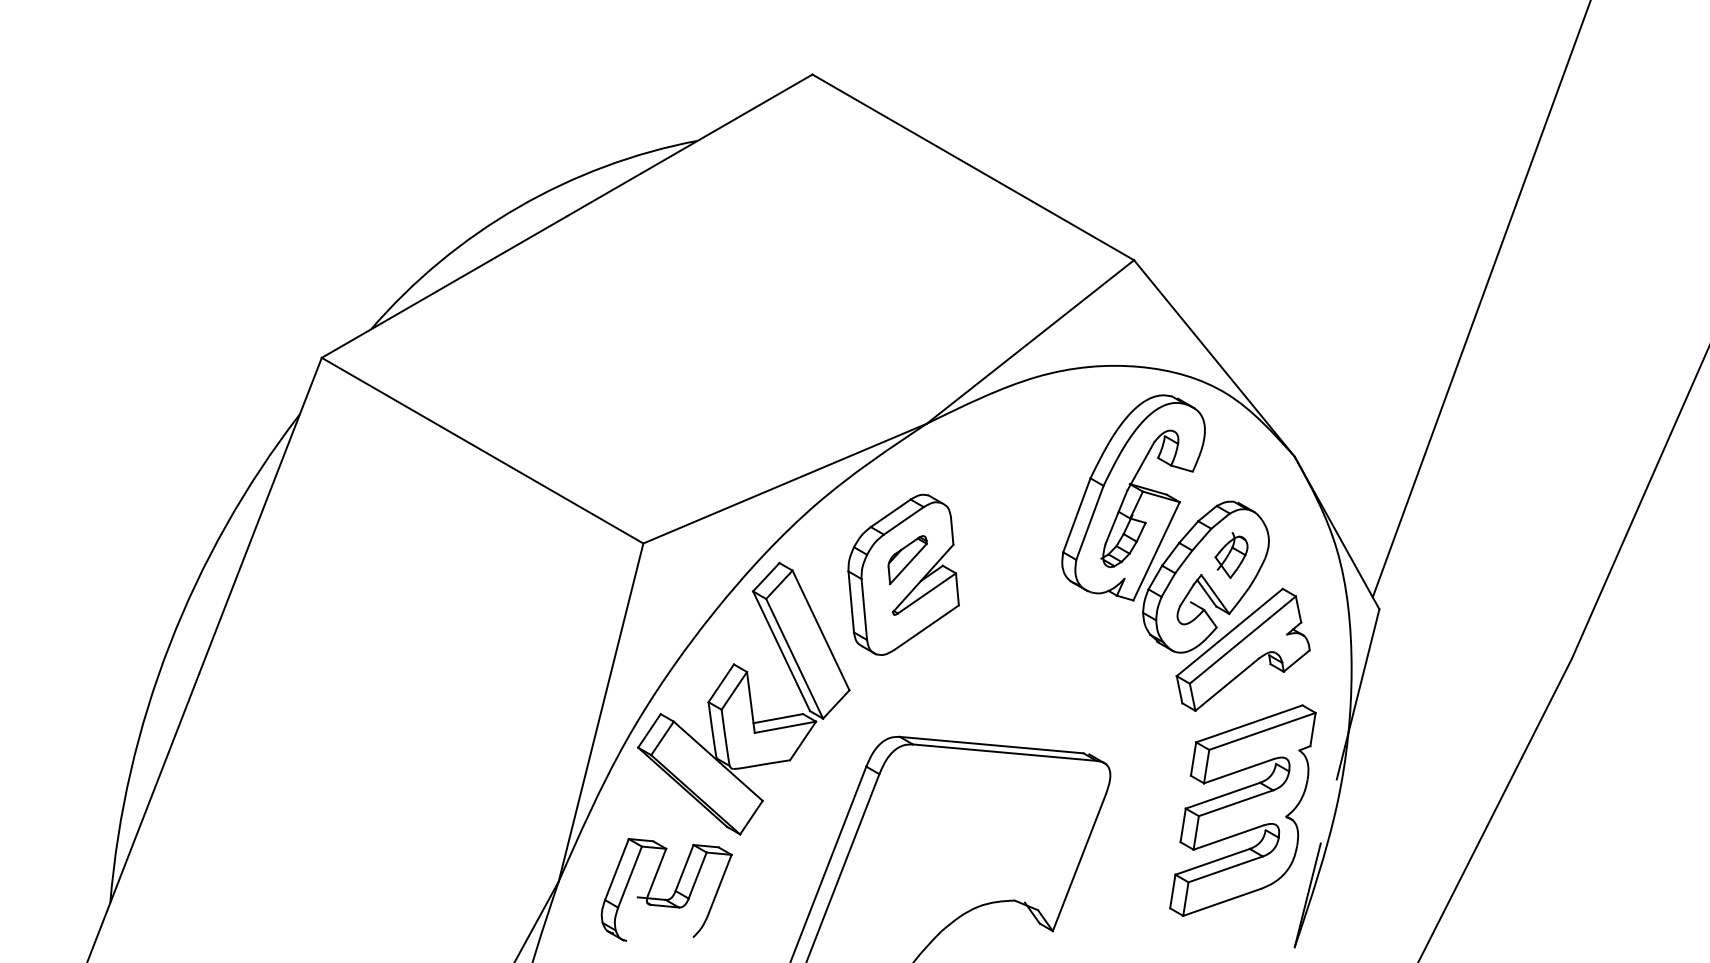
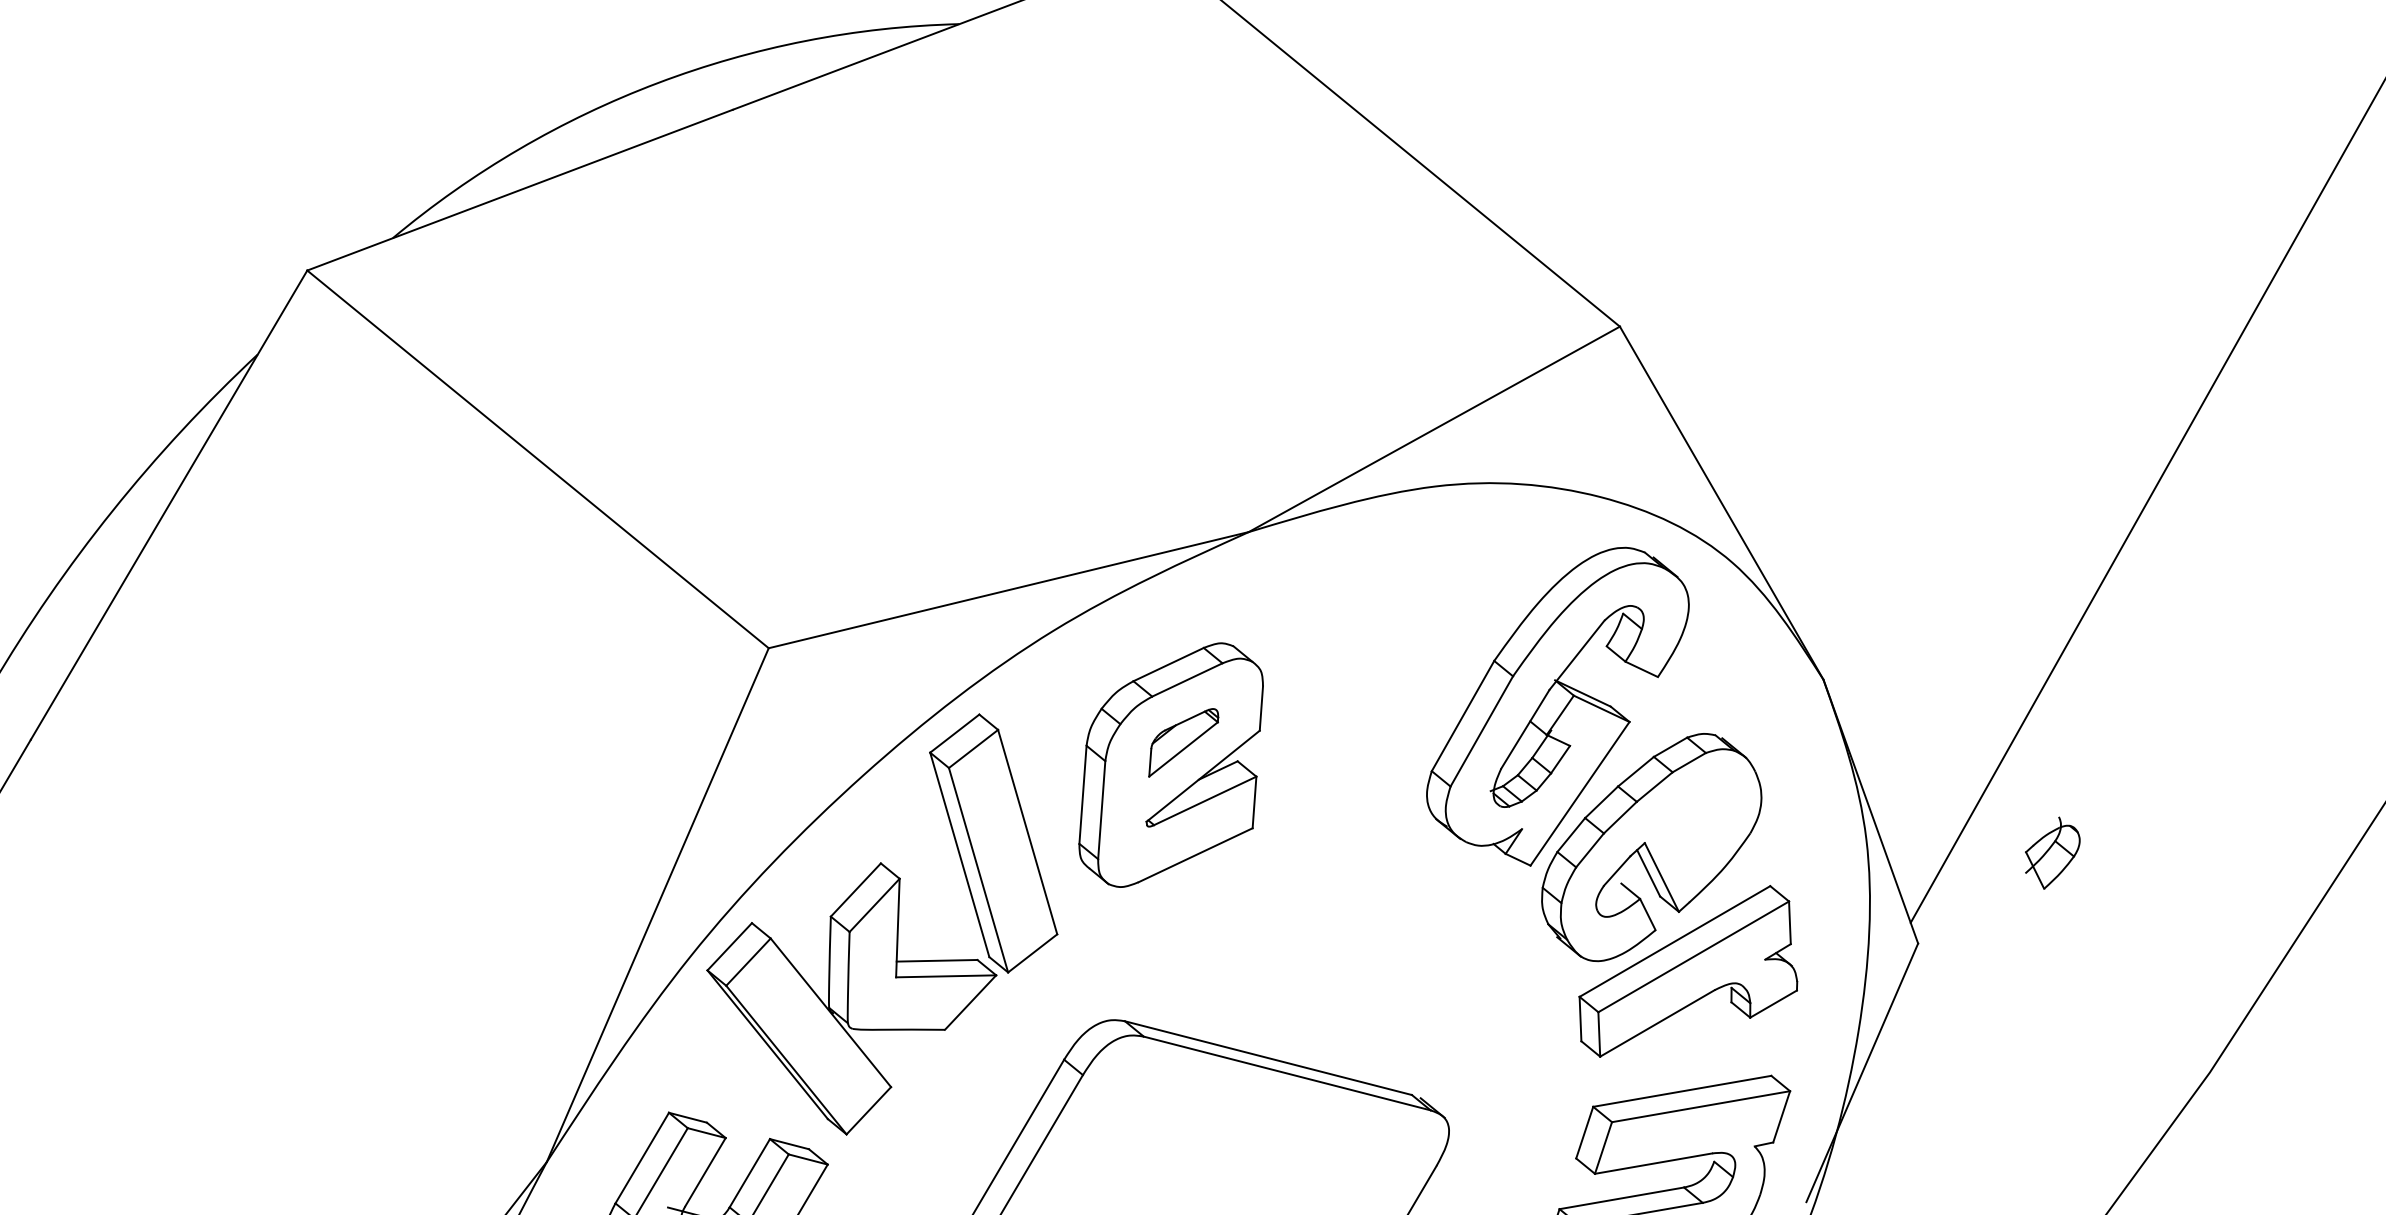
part: (1231, 555) -> (2051, 853), moved

